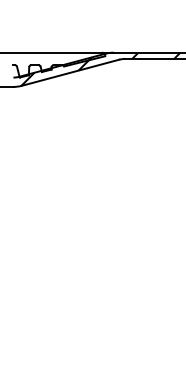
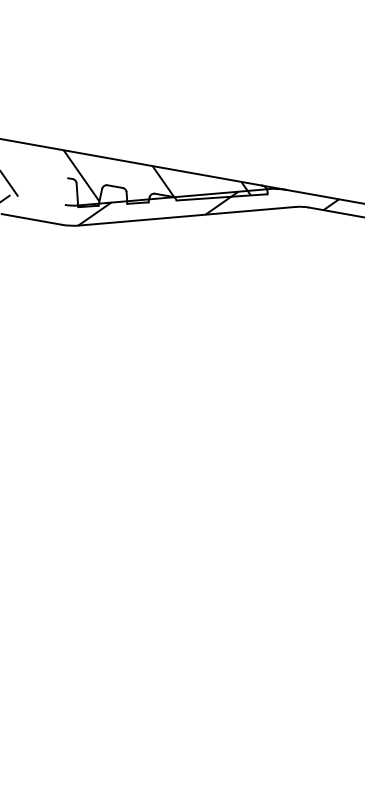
hatch: (52, 62) -> (153, 187), added

